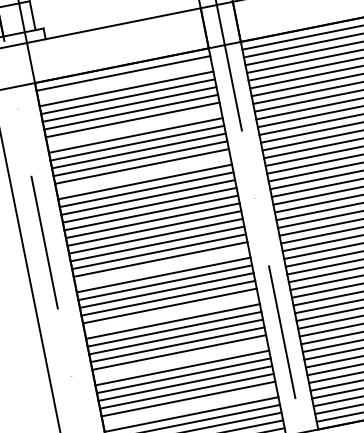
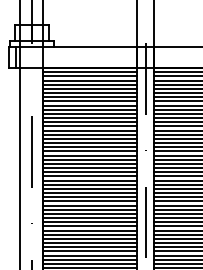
line: (123, 81) -> (89, 76), added
line: (133, 128) -> (89, 101), added
line: (142, 174) -> (89, 126), added
line: (160, 267) -> (89, 176), added
line: (170, 314) -> (89, 201), added
line: (179, 360) -> (89, 226), added
line: (188, 407) -> (89, 251), added

